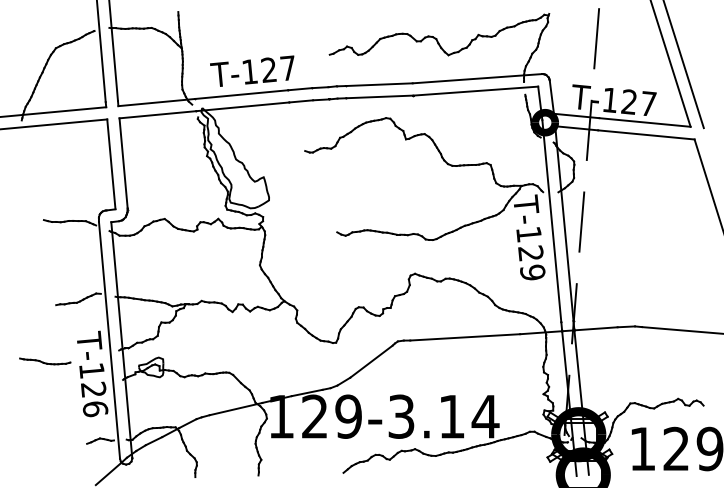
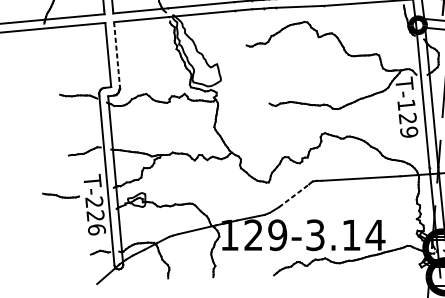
line: (123, 163) -> (116, 54), solid -> dashed
line: (371, 361) -> (294, 195), solid -> dashed
text: (91, 370) -> (94, 202), T-126 -> T-226

